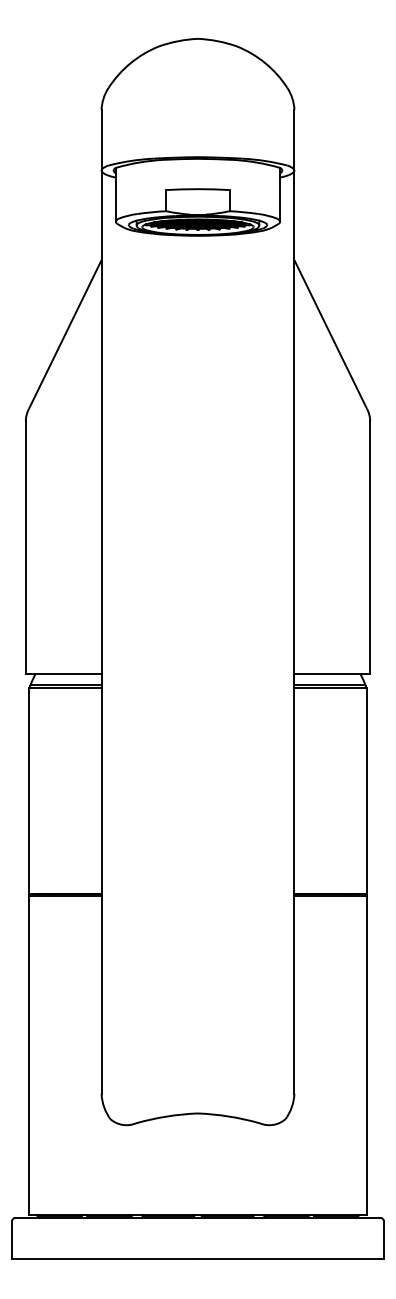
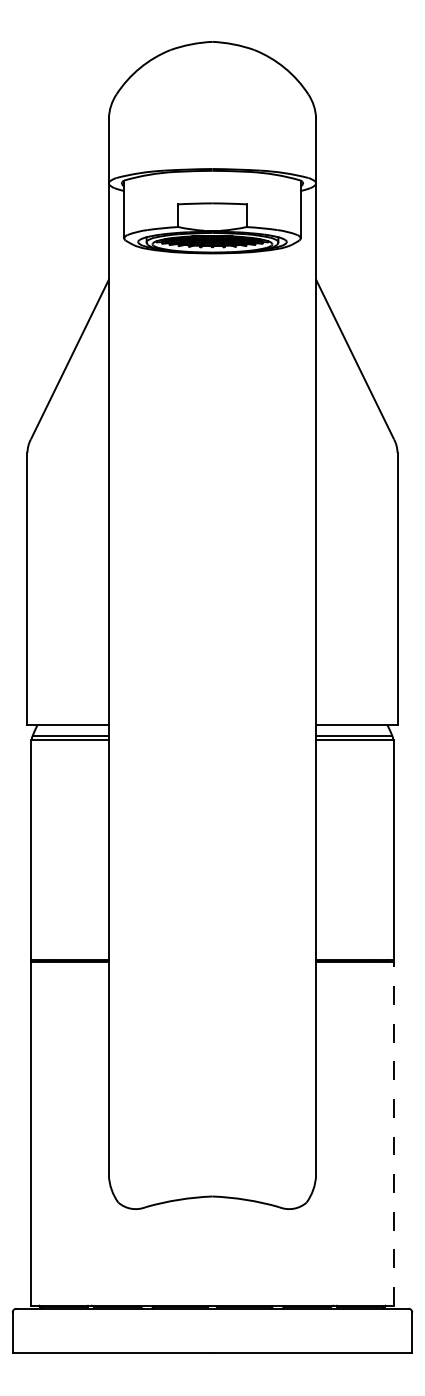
line: (366, 1055) -> (393, 1134), solid -> dashed

